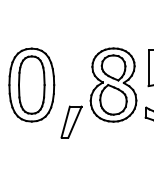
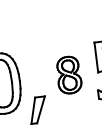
part: (113, 84) -> (68, 74), size x0.6

